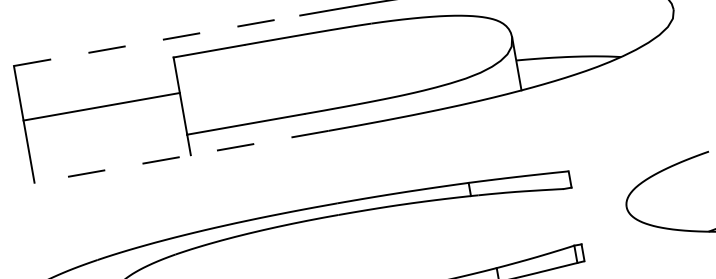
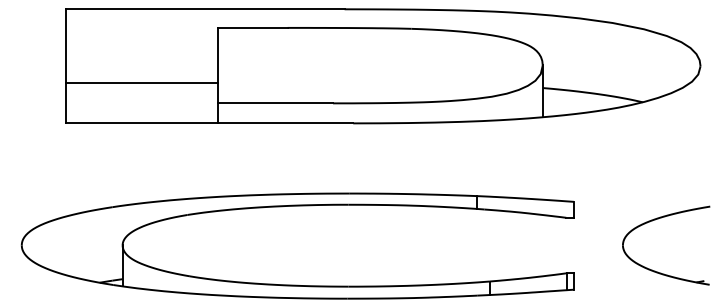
line: (157, 41) -> (205, 9), dashed -> solid
line: (101, 106) -> (141, 82), moved
line: (181, 156) -> (209, 123), dashed -> solid

